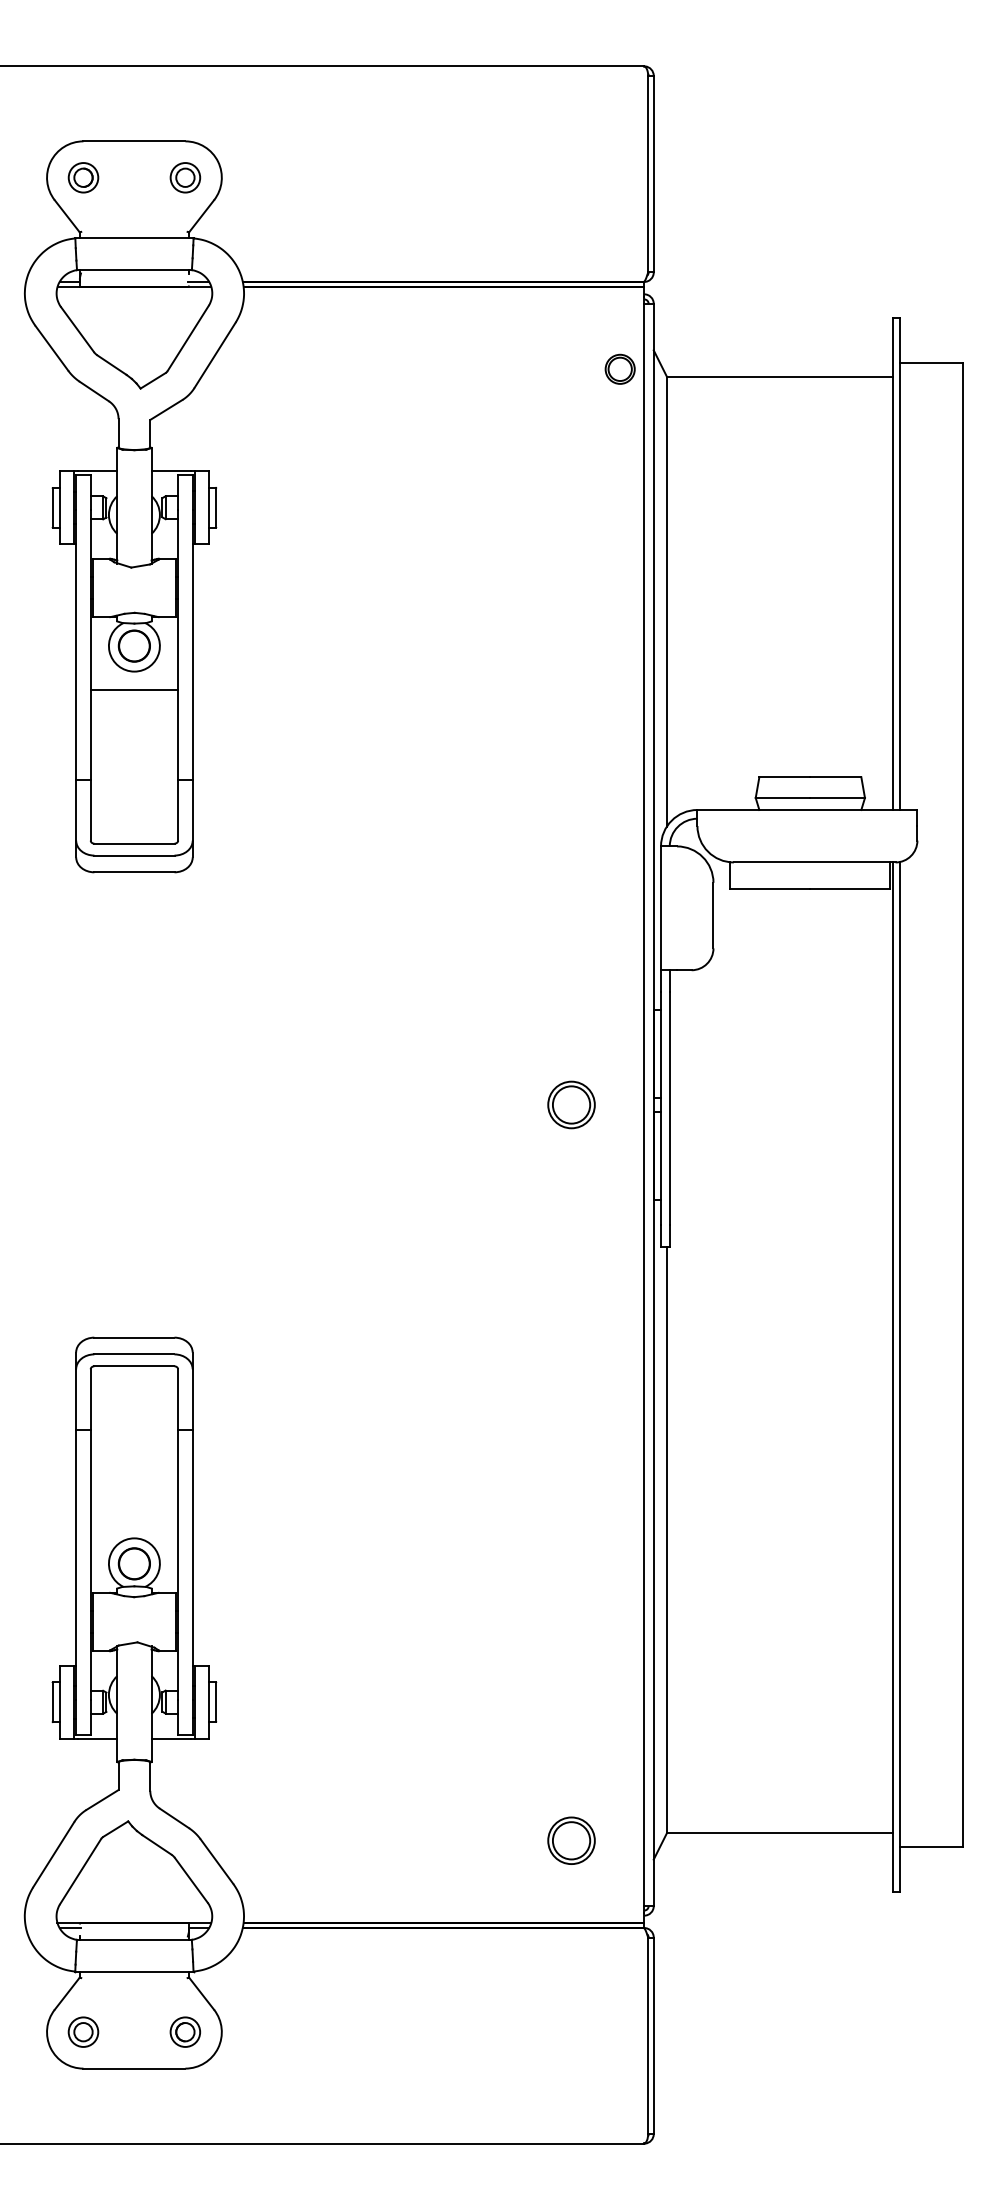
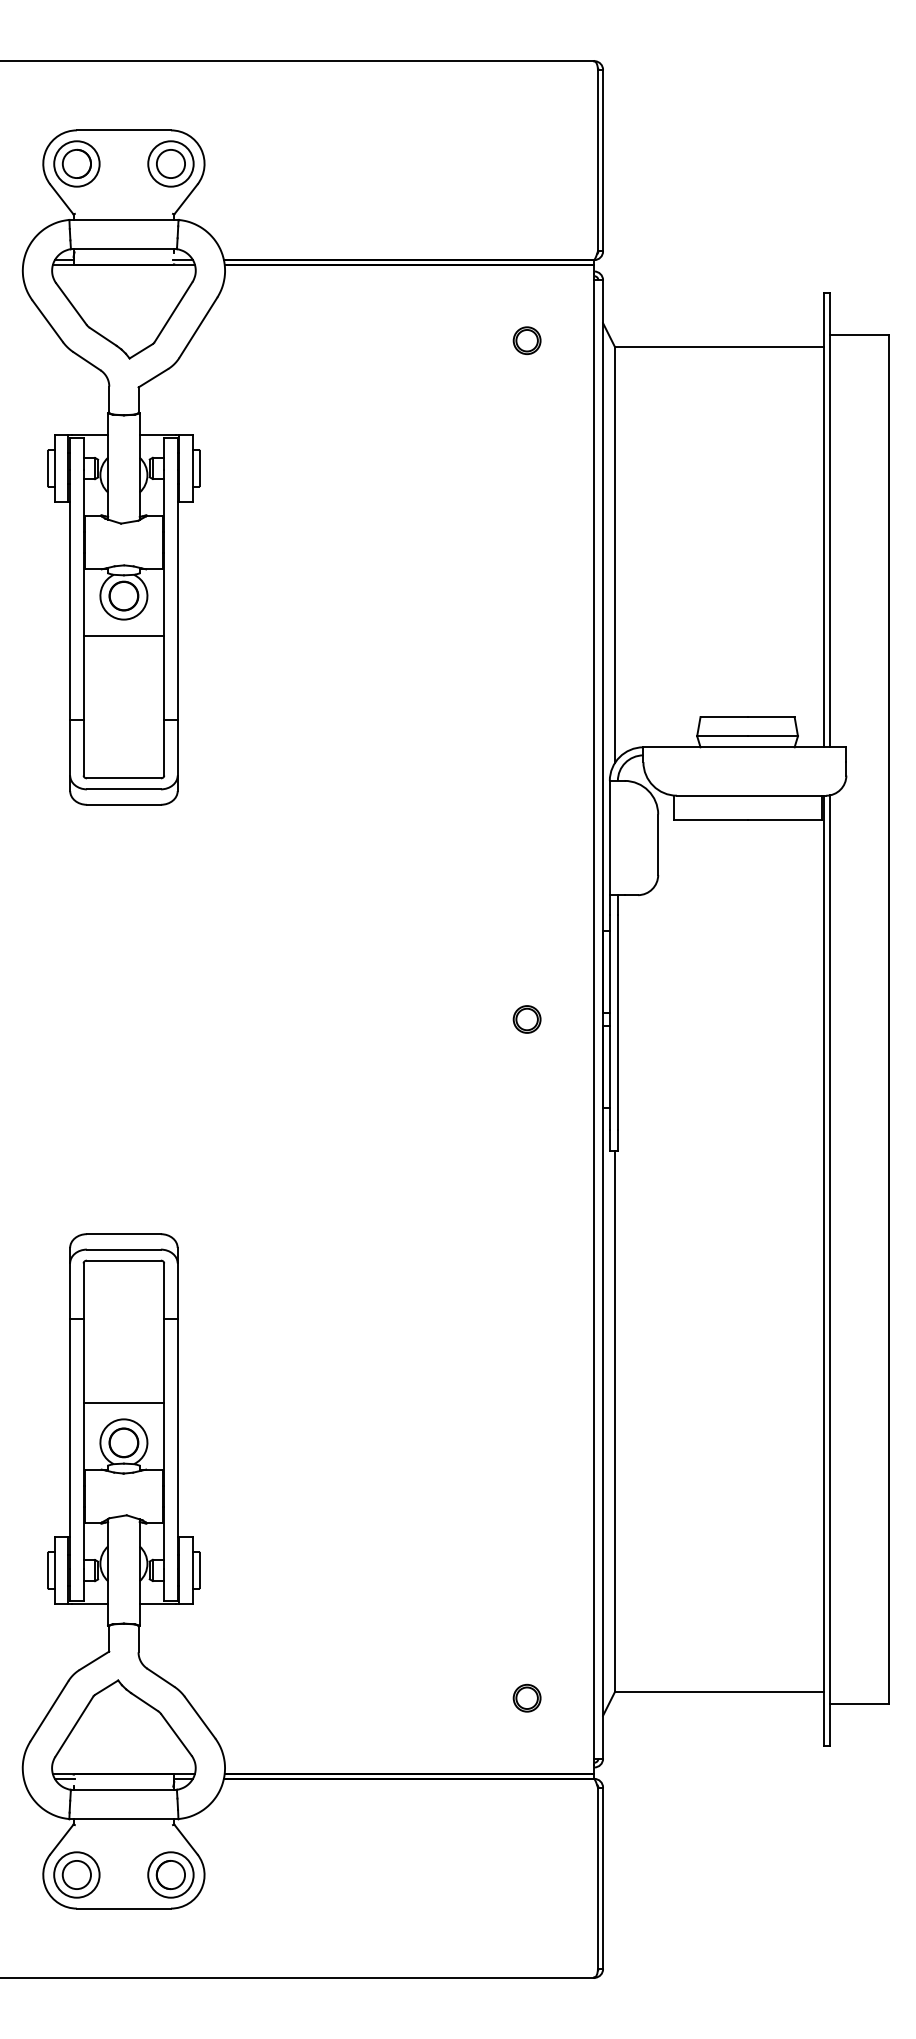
part: (83, 177) -> (76, 163), size x1.67
part: (184, 177) -> (170, 163), size x1.67
part: (619, 369) -> (526, 340), moved
part: (570, 1105) -> (526, 1019), size x0.62
line: (133, 1520) -> (123, 1402), added
part: (570, 1839) -> (526, 1697), size x0.62
part: (83, 2031) -> (76, 1874), size x1.67
part: (184, 2031) -> (170, 1874), size x1.67

